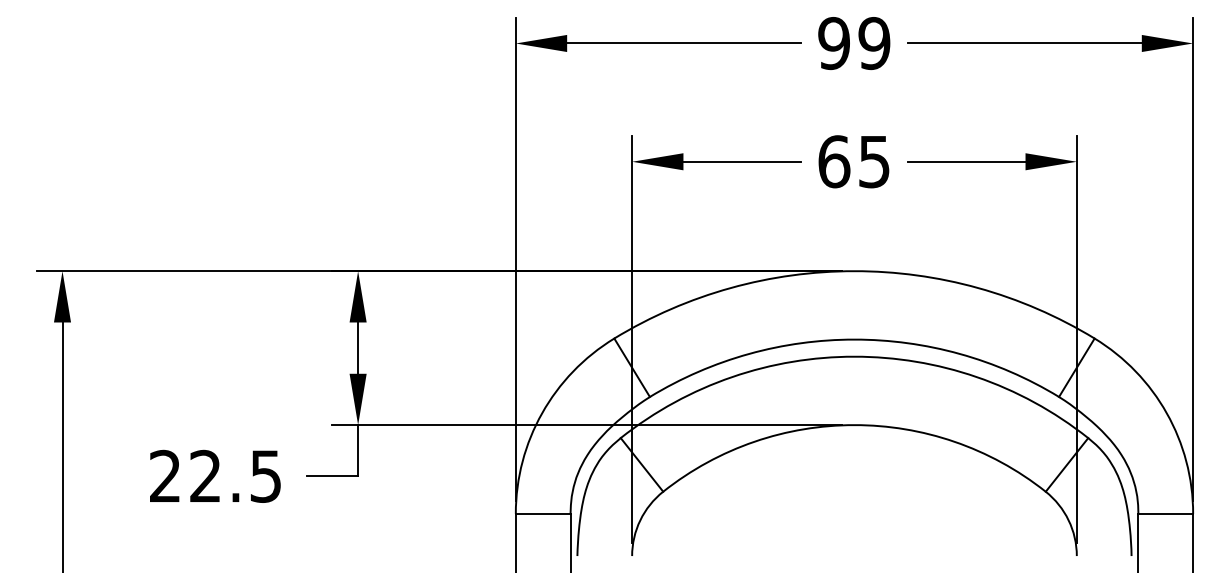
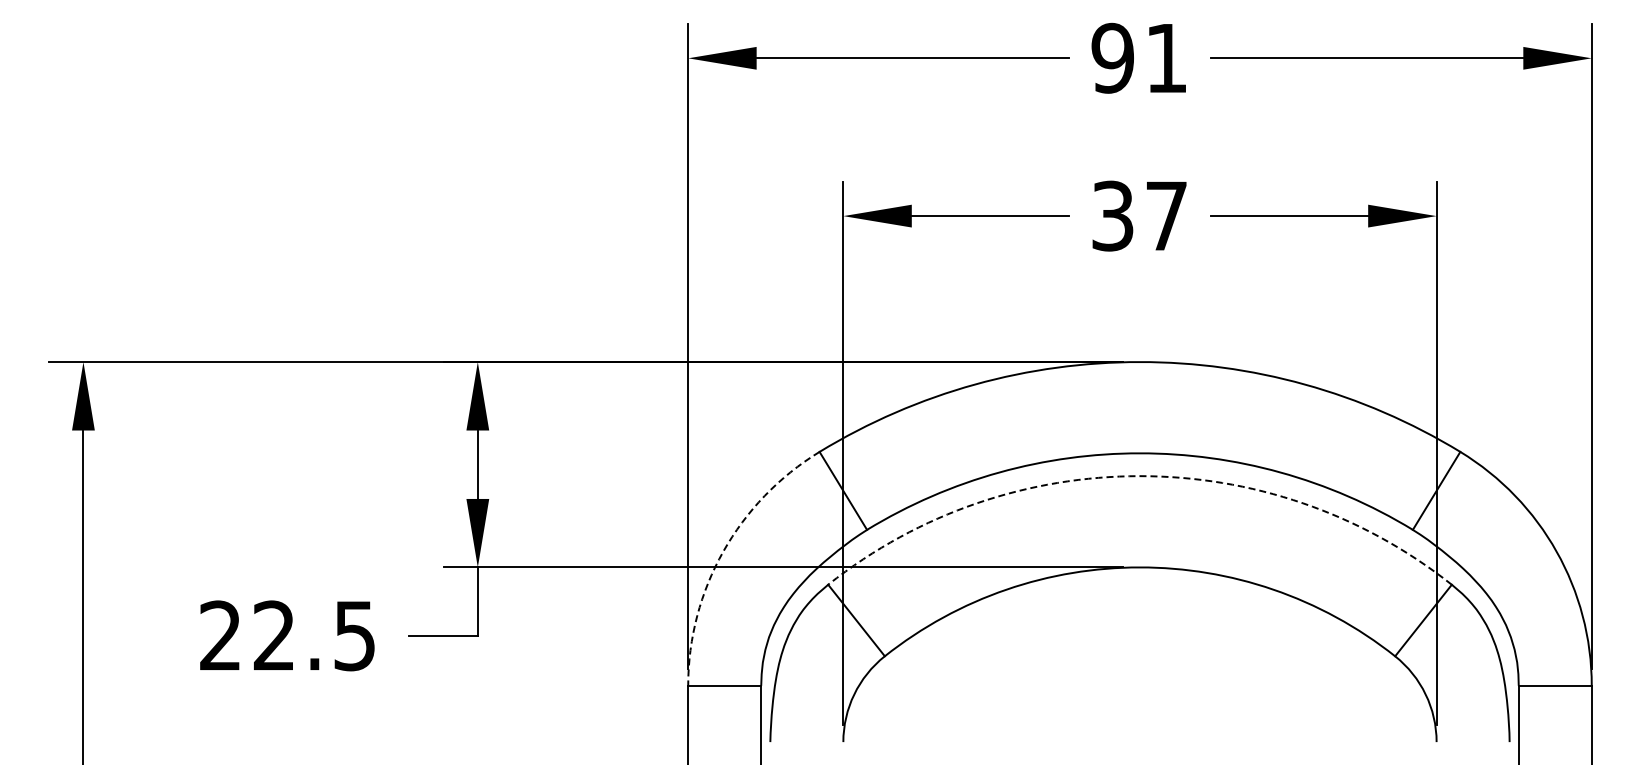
text: (874, 42) -> (1166, 57), 99 -> 91
text: (854, 161) -> (1139, 215), 65 -> 37
arc: (854, 356) -> (1139, 476), solid -> dashed
arc: (542, 413) -> (723, 551), solid -> dashed

